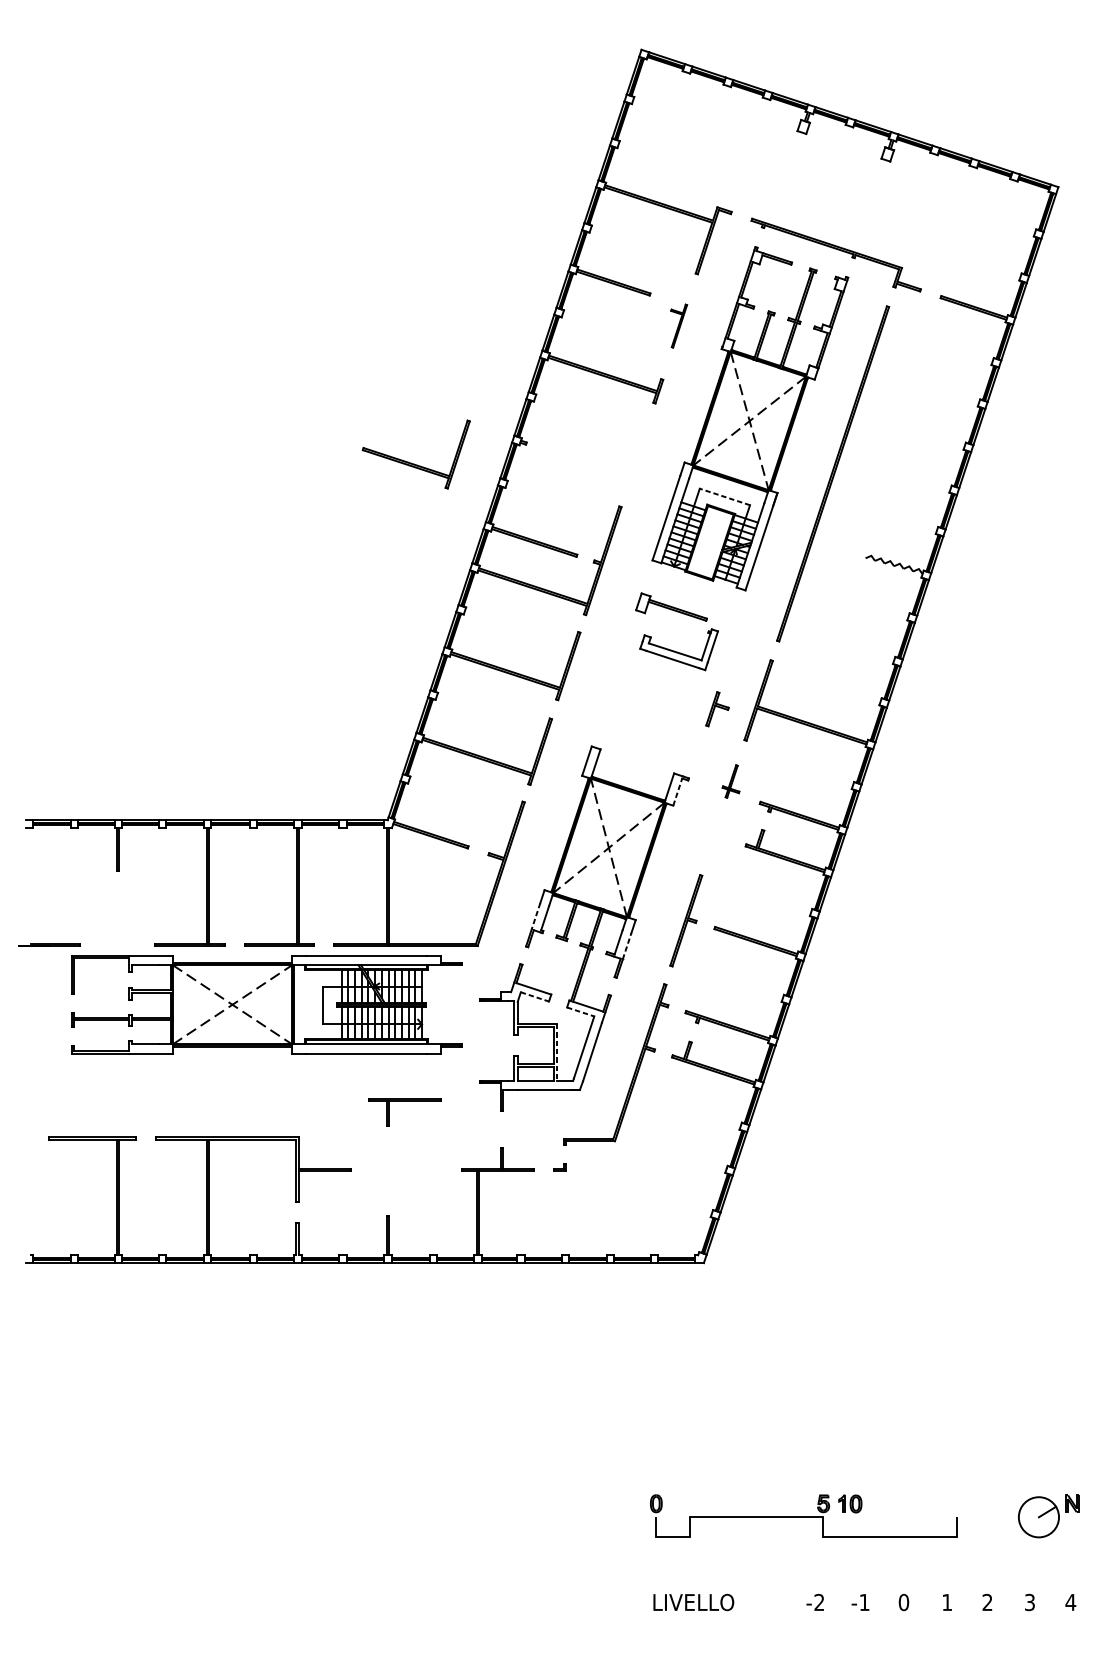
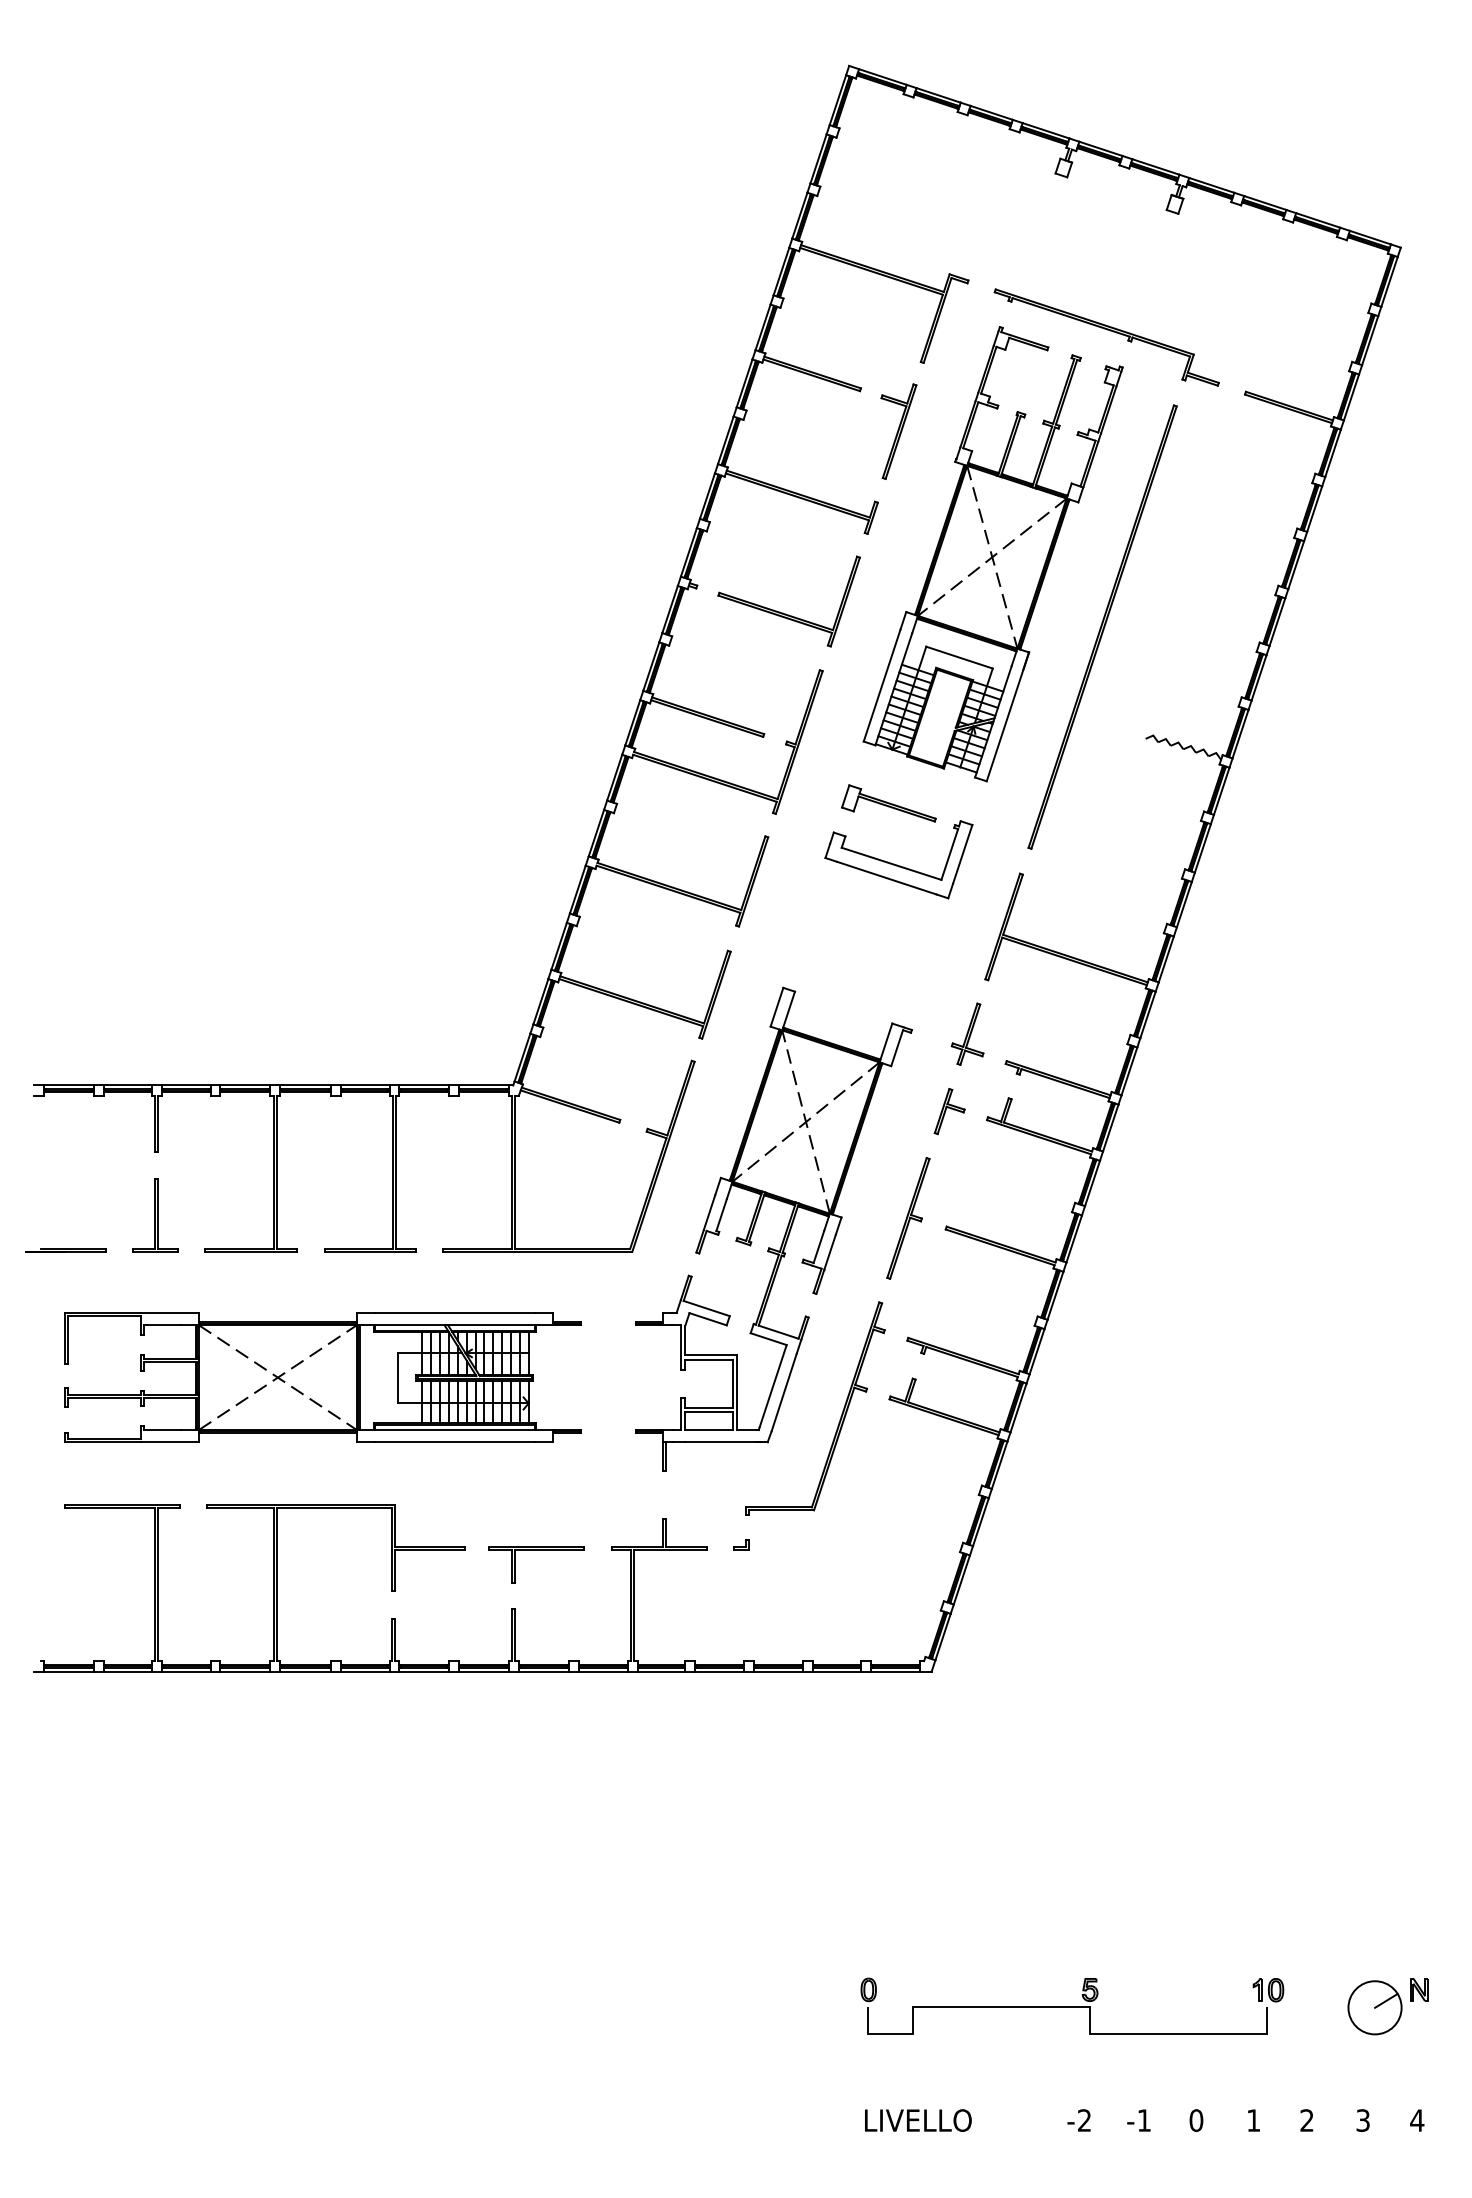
part: (678, 326) -> (898, 431), size x1.67
part: (414, 463) -> (786, 613), moved
line: (724, 496) -> (959, 657), dashed -> solid
part: (678, 649) -> (898, 859), size x1.43
part: (717, 709) -> (949, 1111), moved
part: (730, 781) -> (967, 1033), size x1.43
line: (678, 792) -> (897, 1048), dashed -> solid
line: (535, 917) -> (709, 1213), dashed -> solid
part: (117, 918) -> (155, 1215), added
line: (627, 945) -> (830, 1251), dashed -> solid
line: (535, 997) -> (708, 1319), dashed -> solid
part: (266, 1004) -> (322, 1377), moved
line: (580, 1012) -> (768, 1339), dashed -> solid
line: (557, 1053) -> (737, 1393), dashed -> solid
part: (405, 1101) -> (536, 1550), moved
part: (850, 1504) -> (1268, 1990), moved

